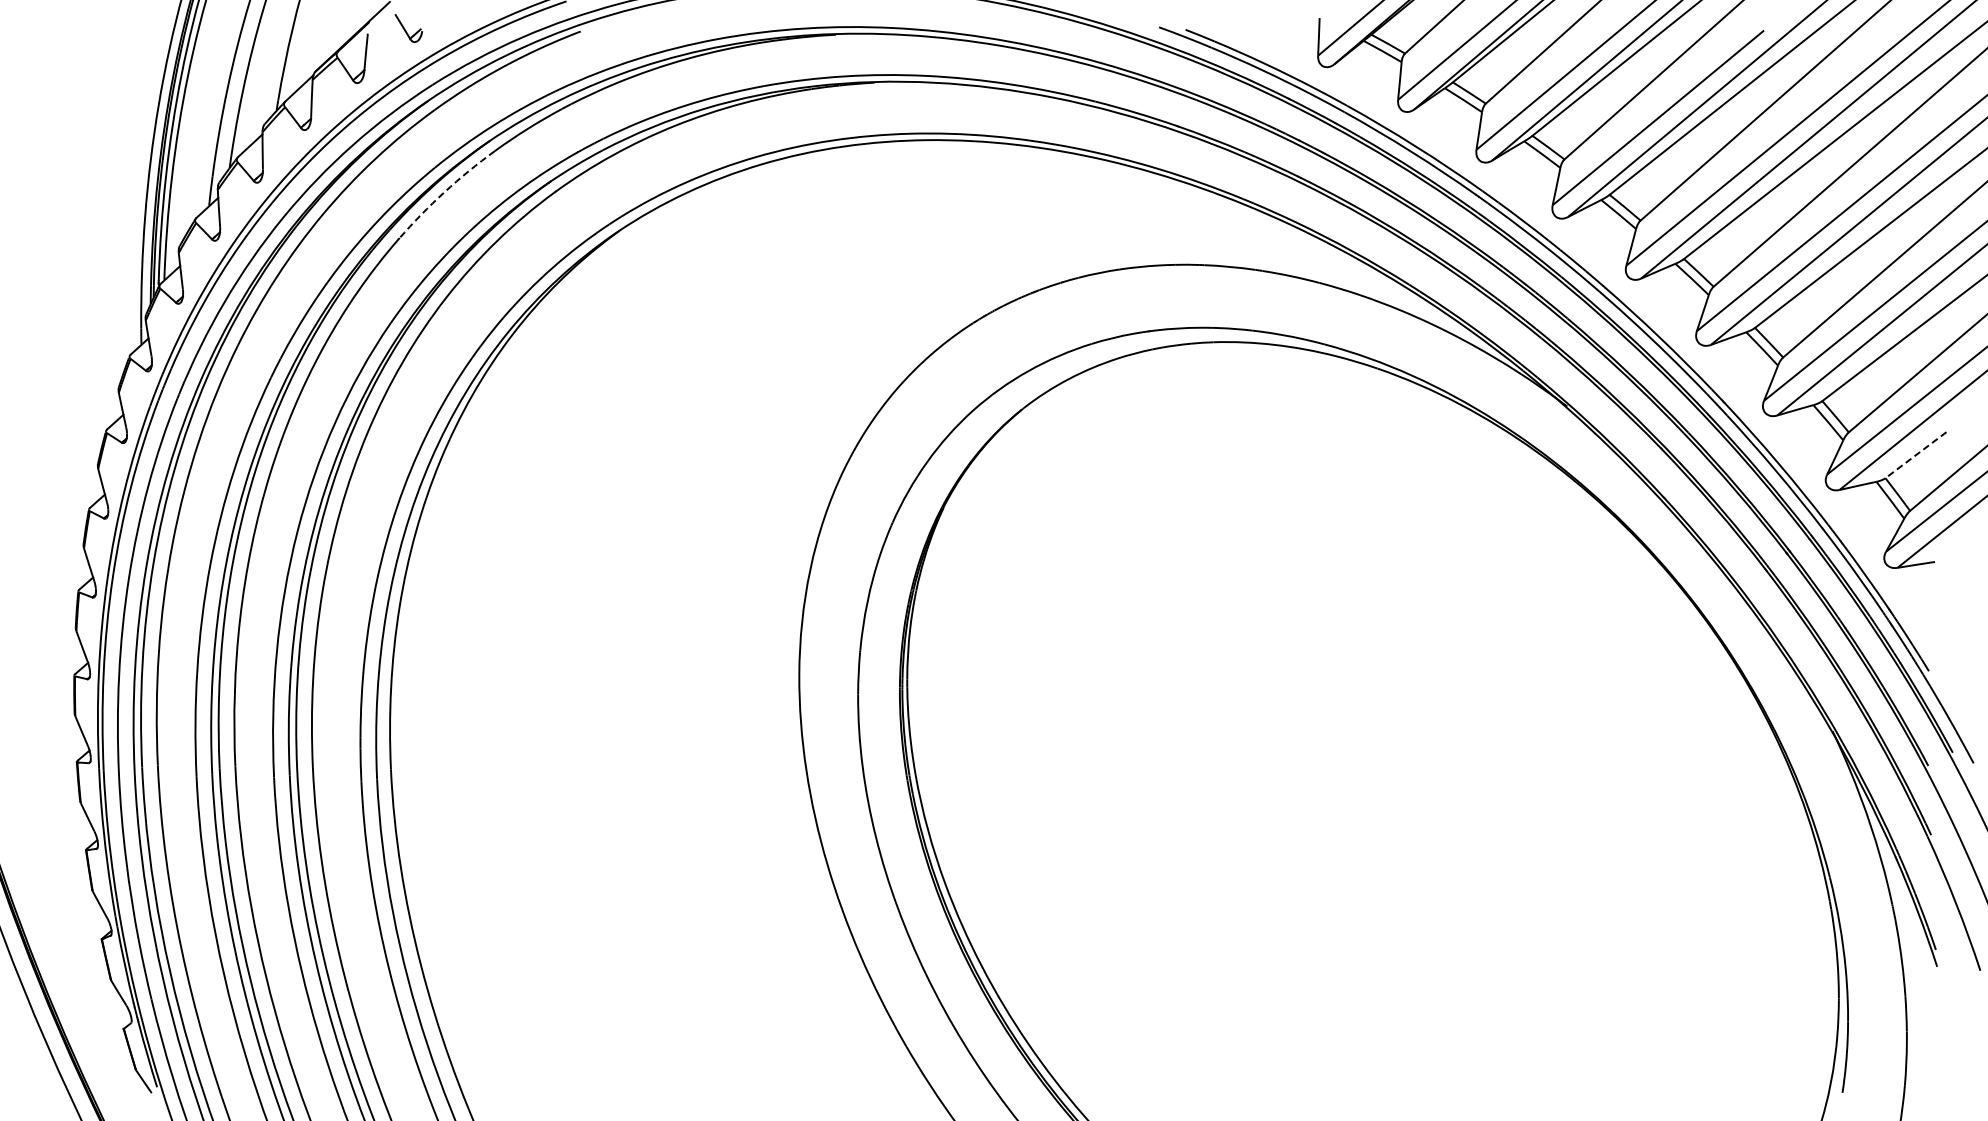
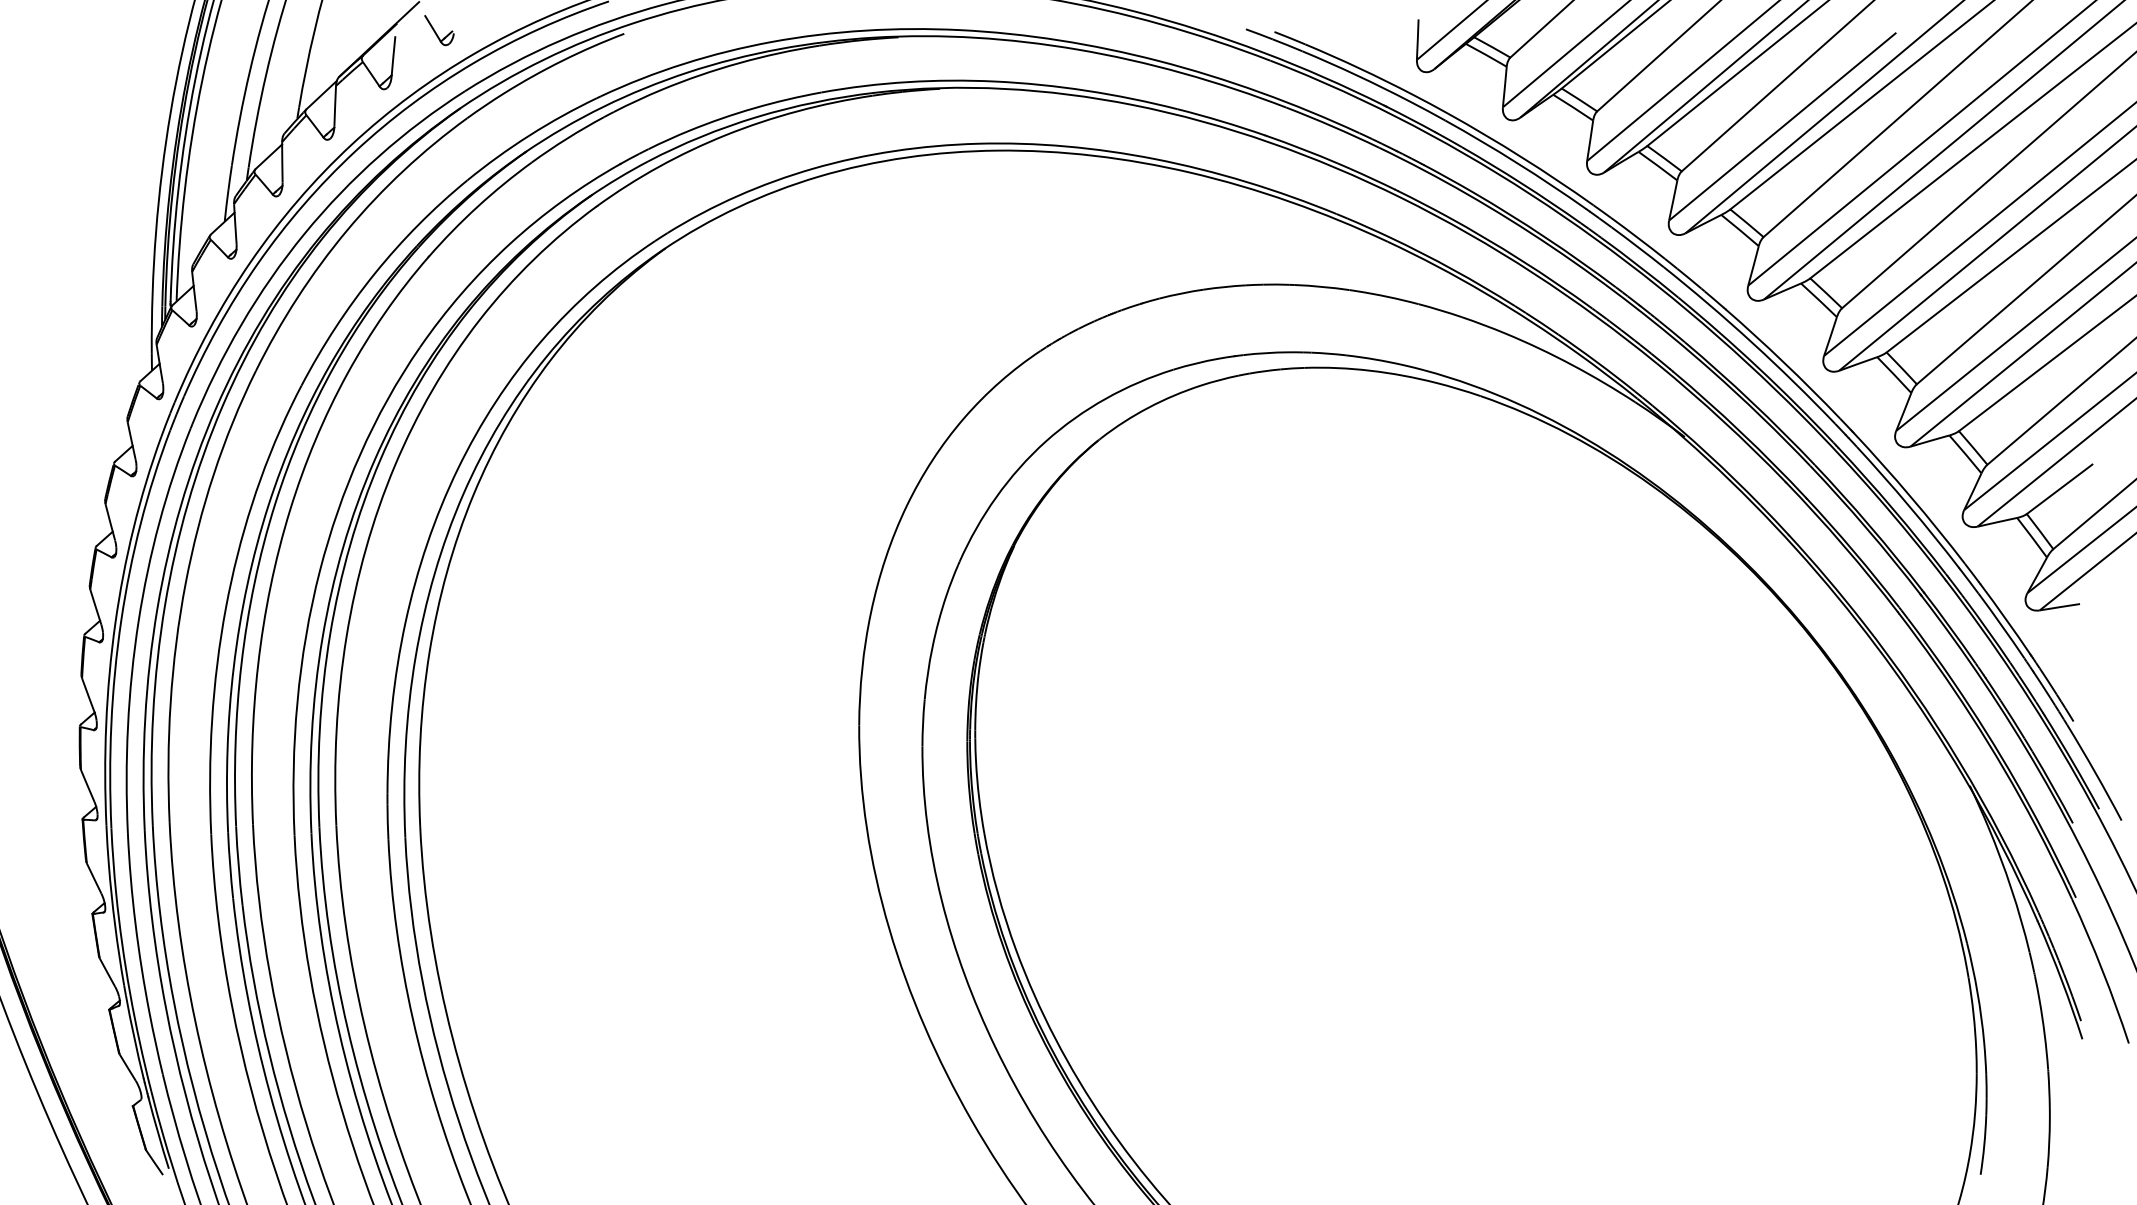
arc: (444, 192) -> (477, 206), dashed -> solid
line: (1915, 455) -> (2059, 489), dashed -> solid

